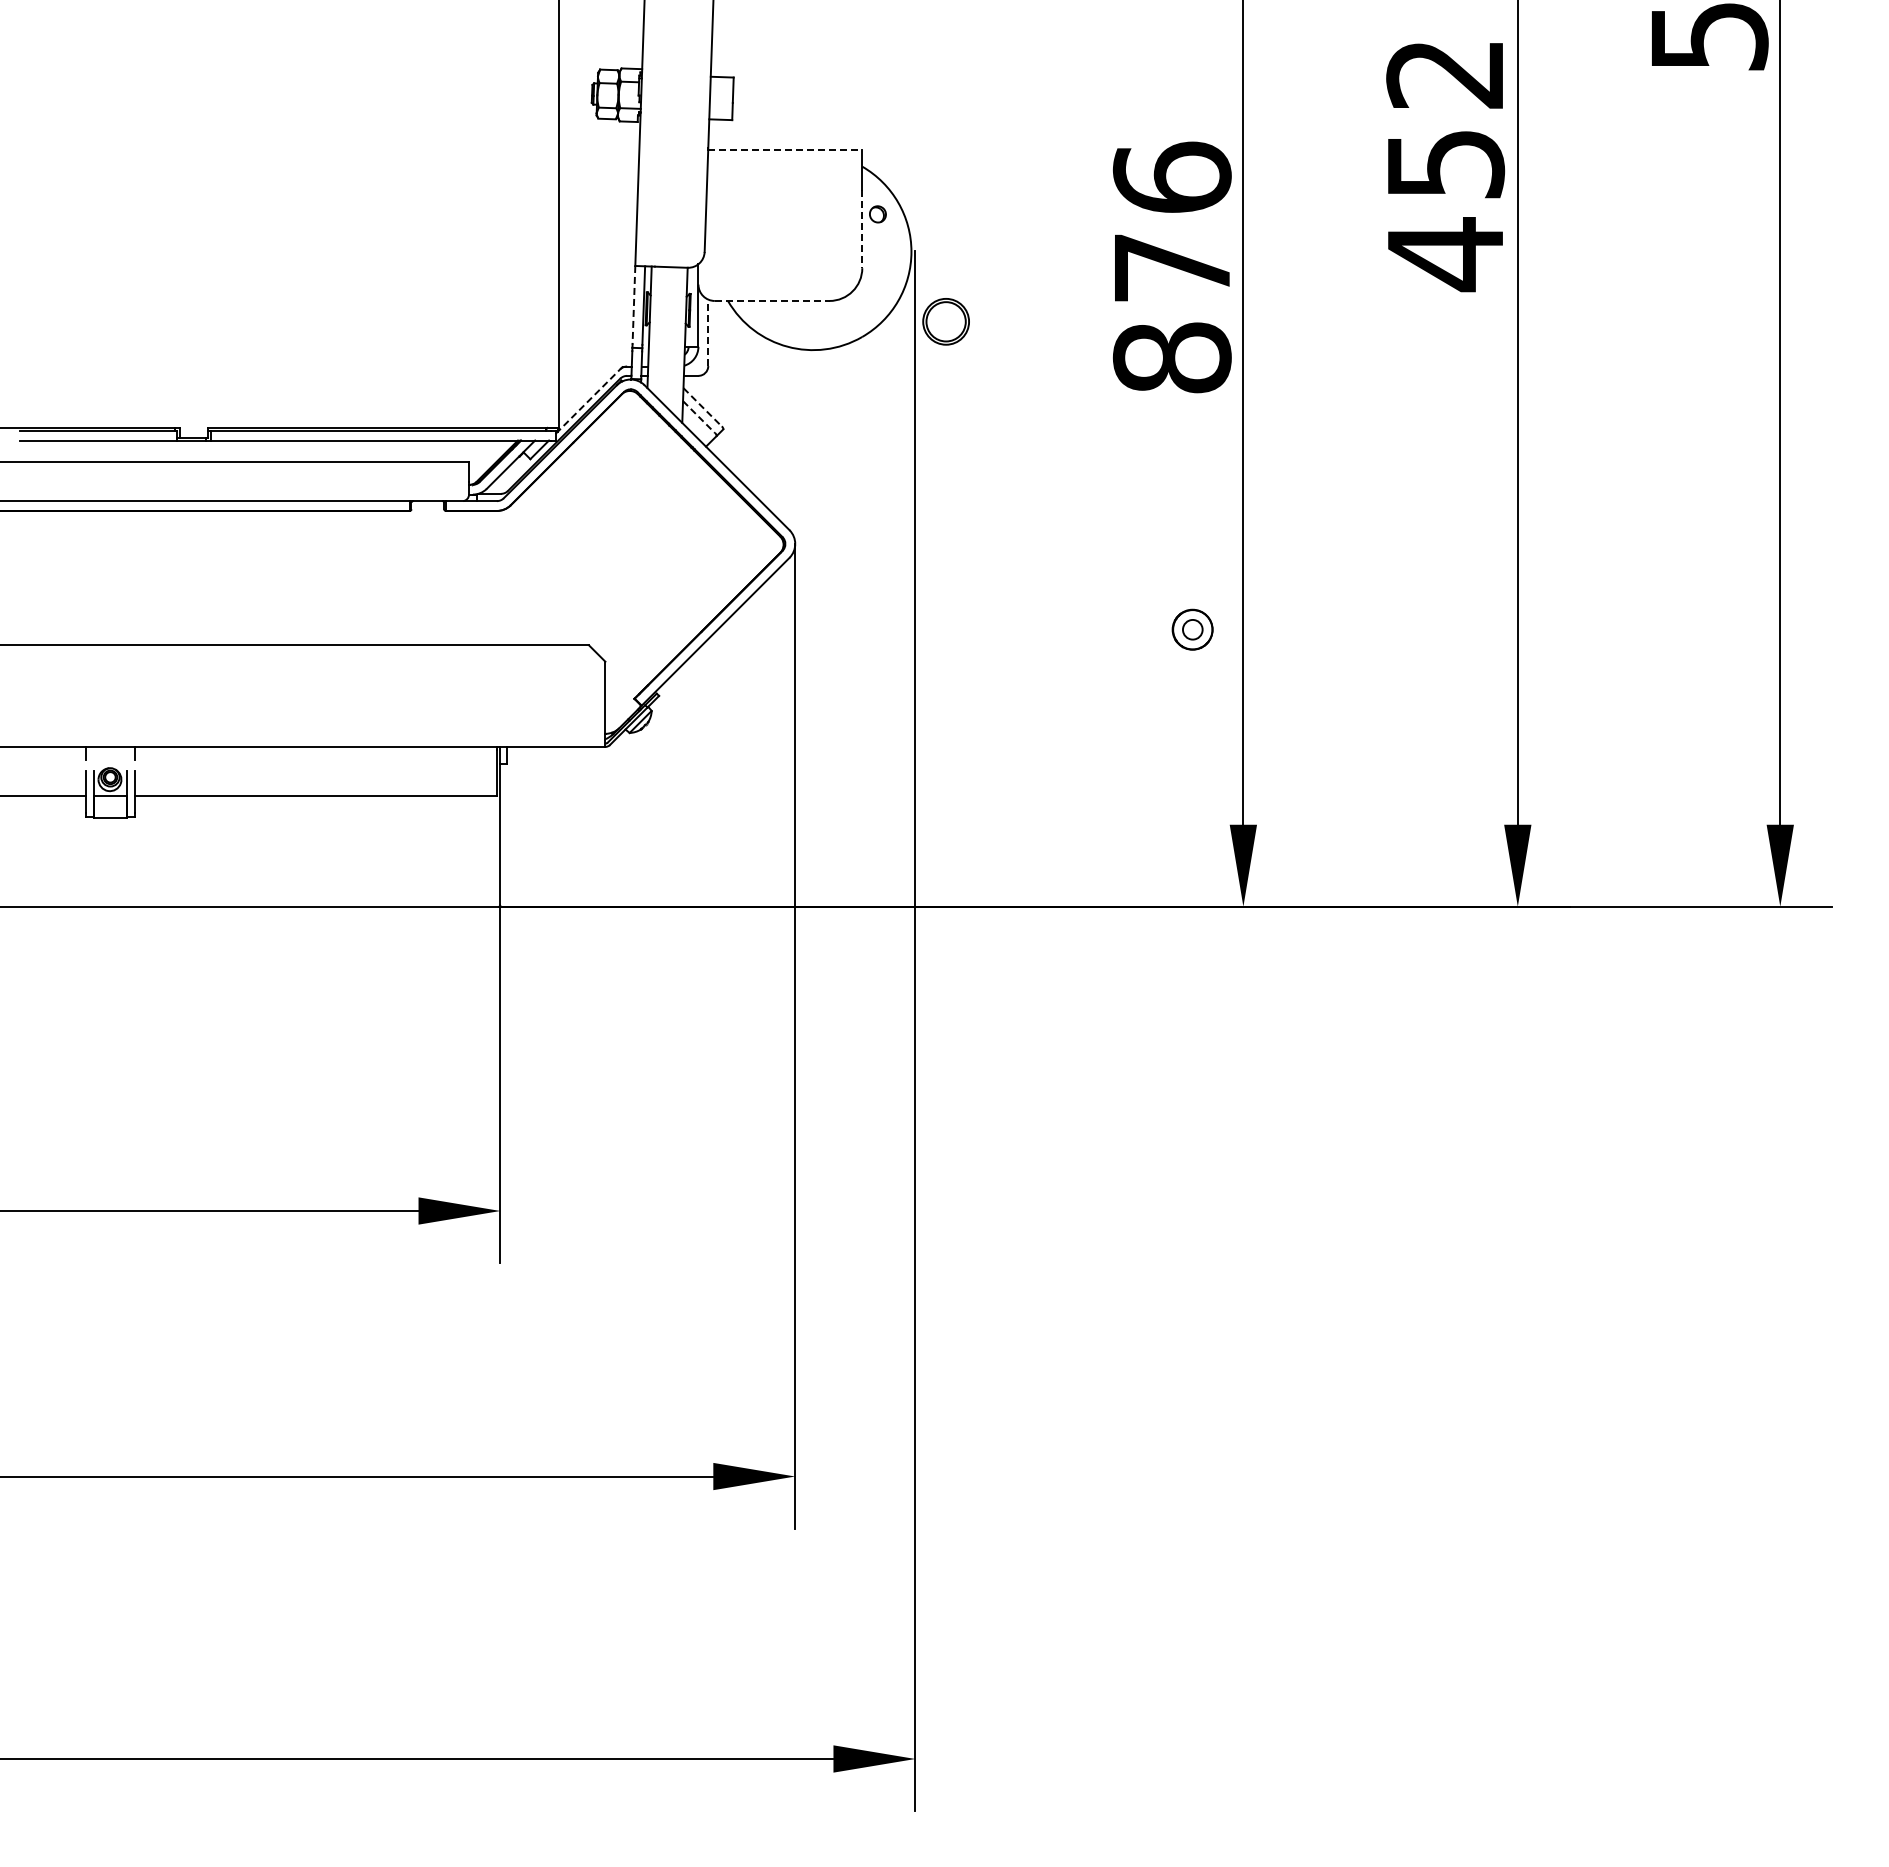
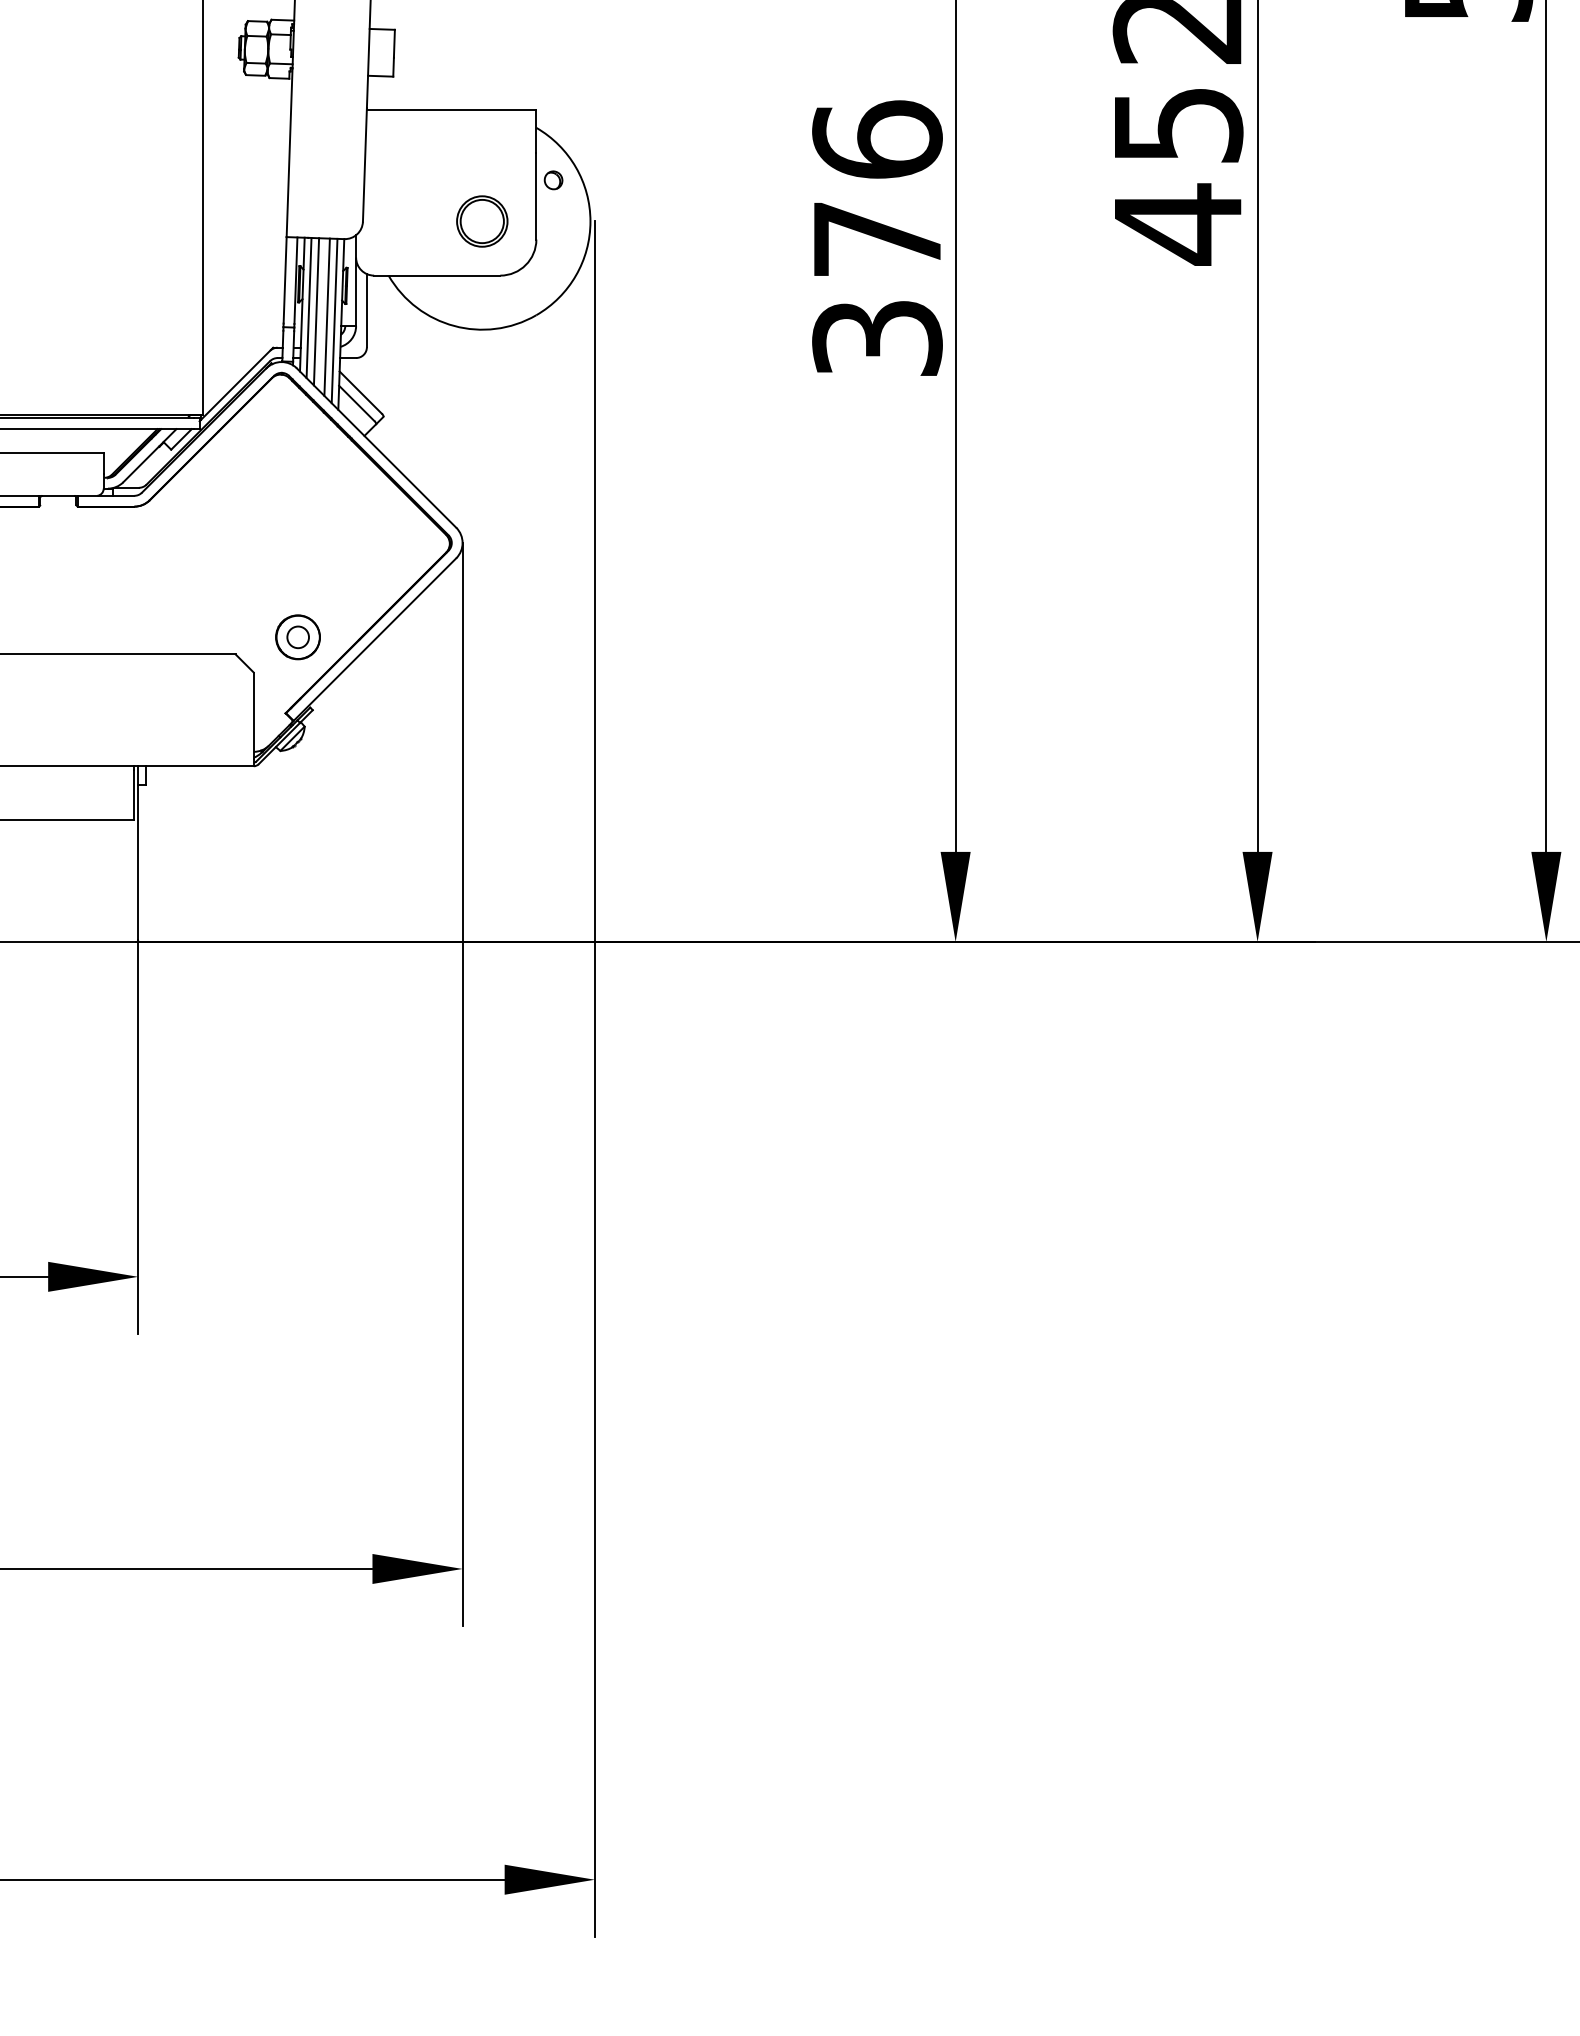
line: (785, 150) -> (451, 110), dashed -> solid
line: (862, 229) -> (536, 196), dashed -> solid
line: (772, 300) -> (437, 275), dashed -> solid
line: (633, 305) -> (284, 280), dashed -> solid
part: (945, 321) -> (481, 221), moved
line: (655, 330) -> (308, 308), added
line: (708, 332) -> (367, 310), dashed -> solid
line: (662, 333) -> (316, 311), added
line: (671, 338) -> (326, 316), added
line: (678, 341) -> (334, 320), added
text: (1171, 357) -> (876, 337), 876 -> 376
line: (589, 399) -> (236, 384), dashed -> solid
line: (702, 407) -> (360, 392), dashed -> solid
line: (699, 417) -> (357, 403), dashed -> solid
part: (1192, 629) -> (297, 637), moved

